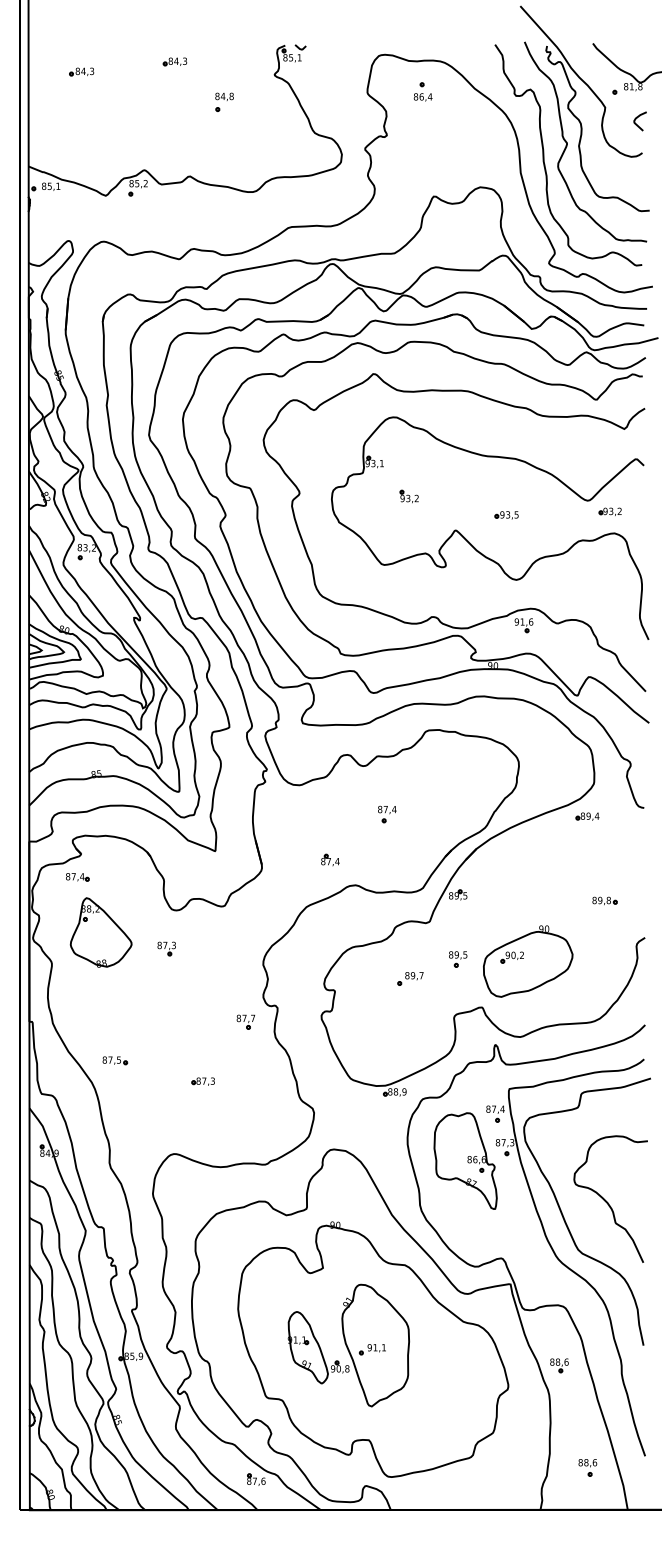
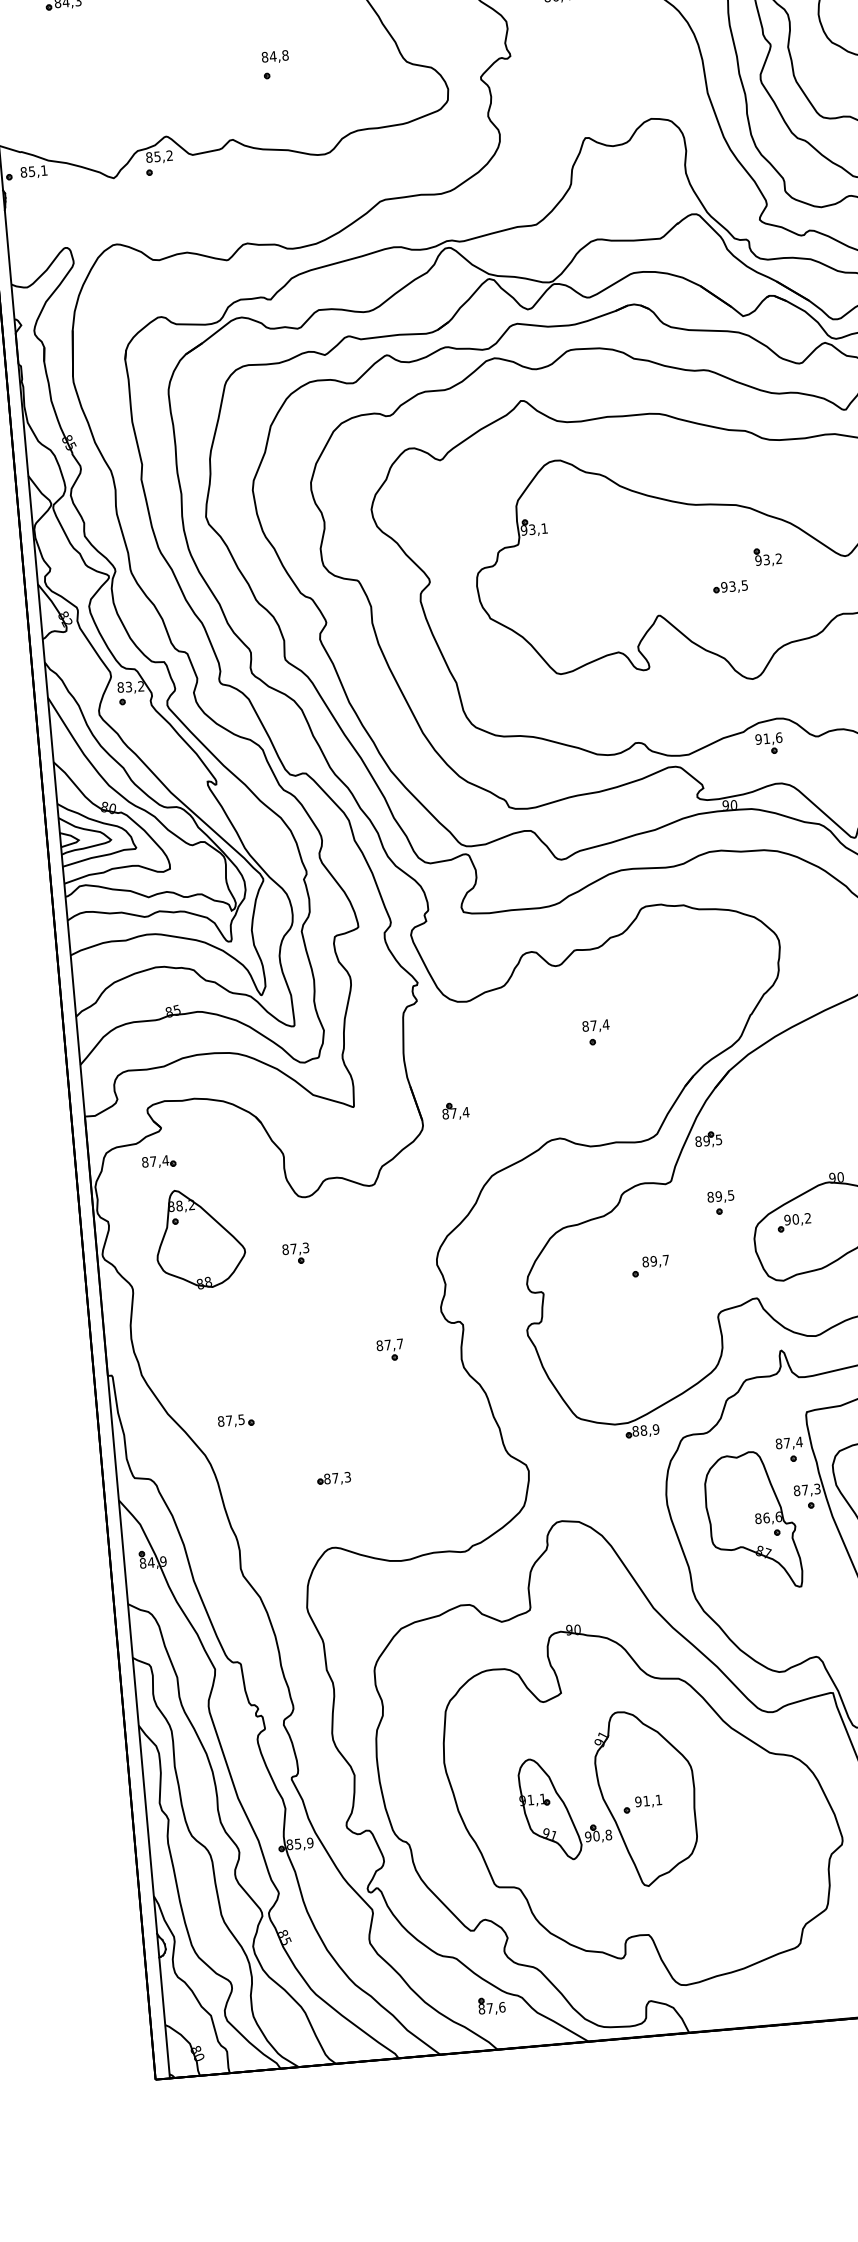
part: (224, 101) -> (275, 63), moved
part: (408, 496) -> (766, 556), moved
part: (330, 859) -> (455, 1110), moved
part: (458, 959) -> (721, 1202), moved
part: (245, 1021) -> (389, 1349), moved
part: (202, 1081) -> (332, 1478), moved

